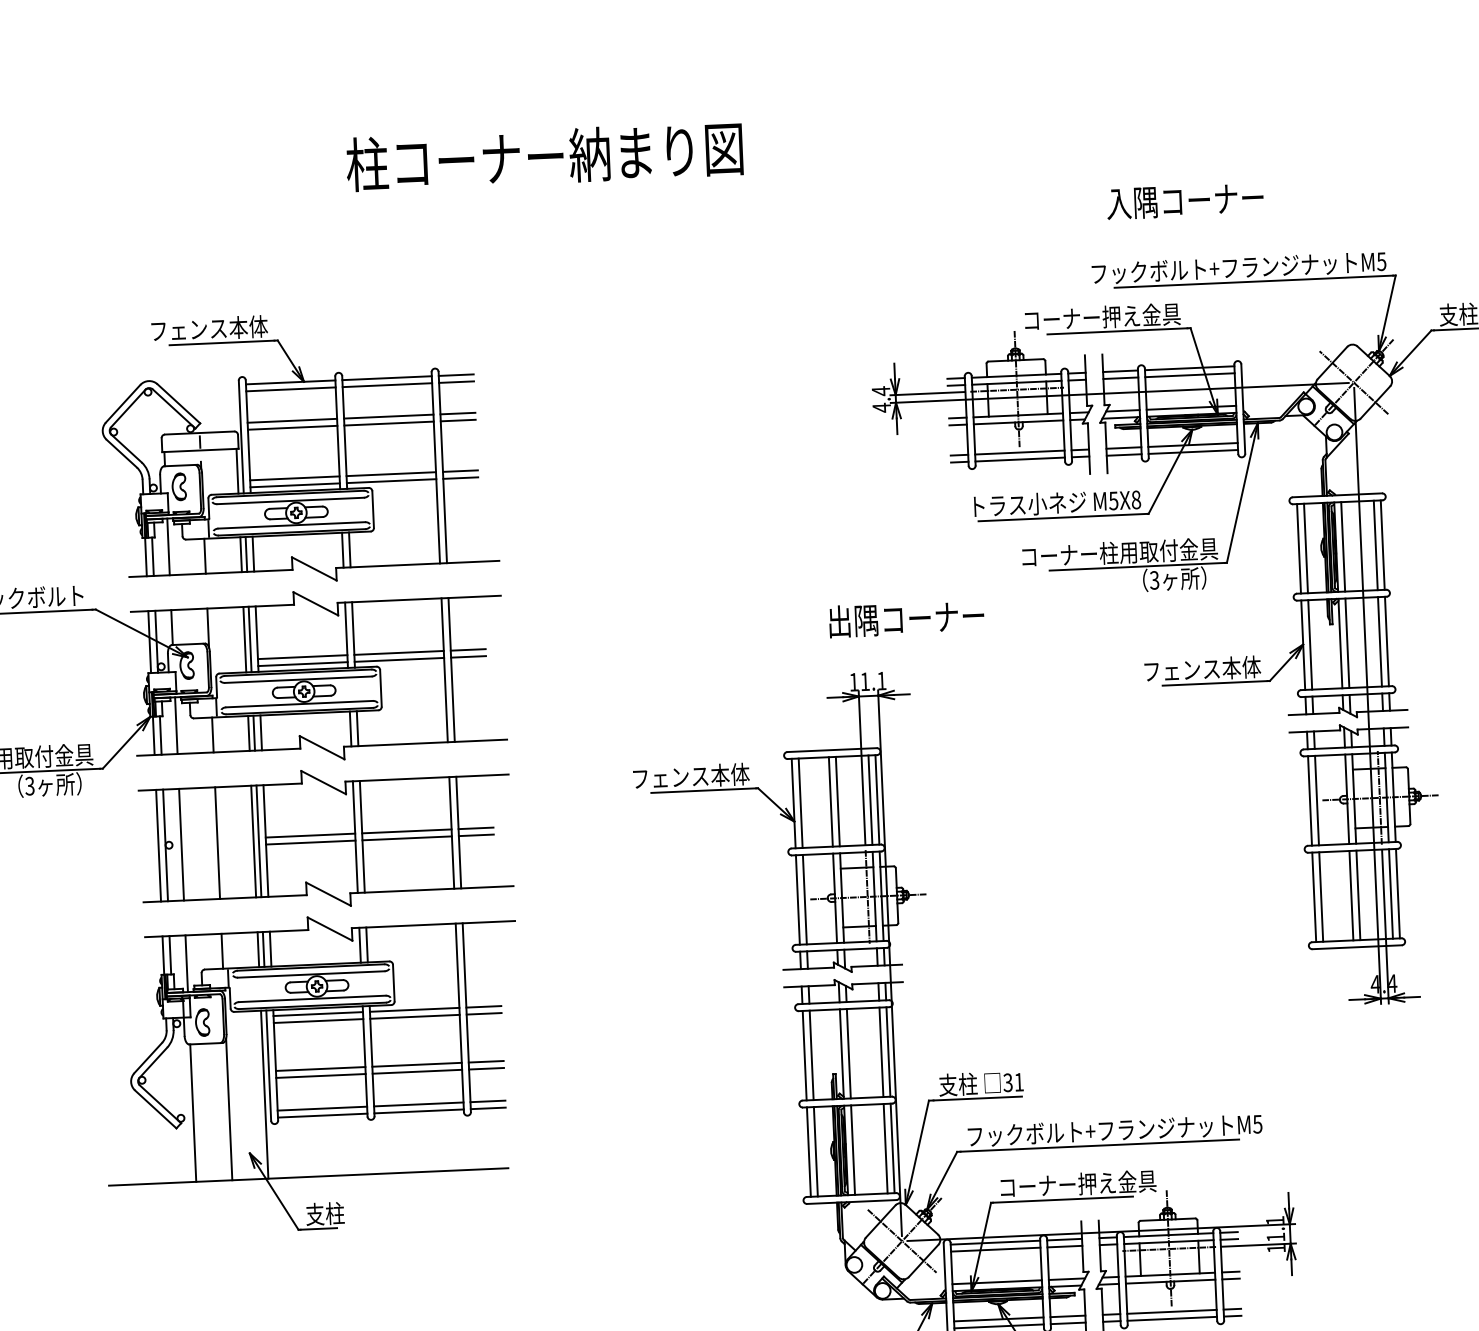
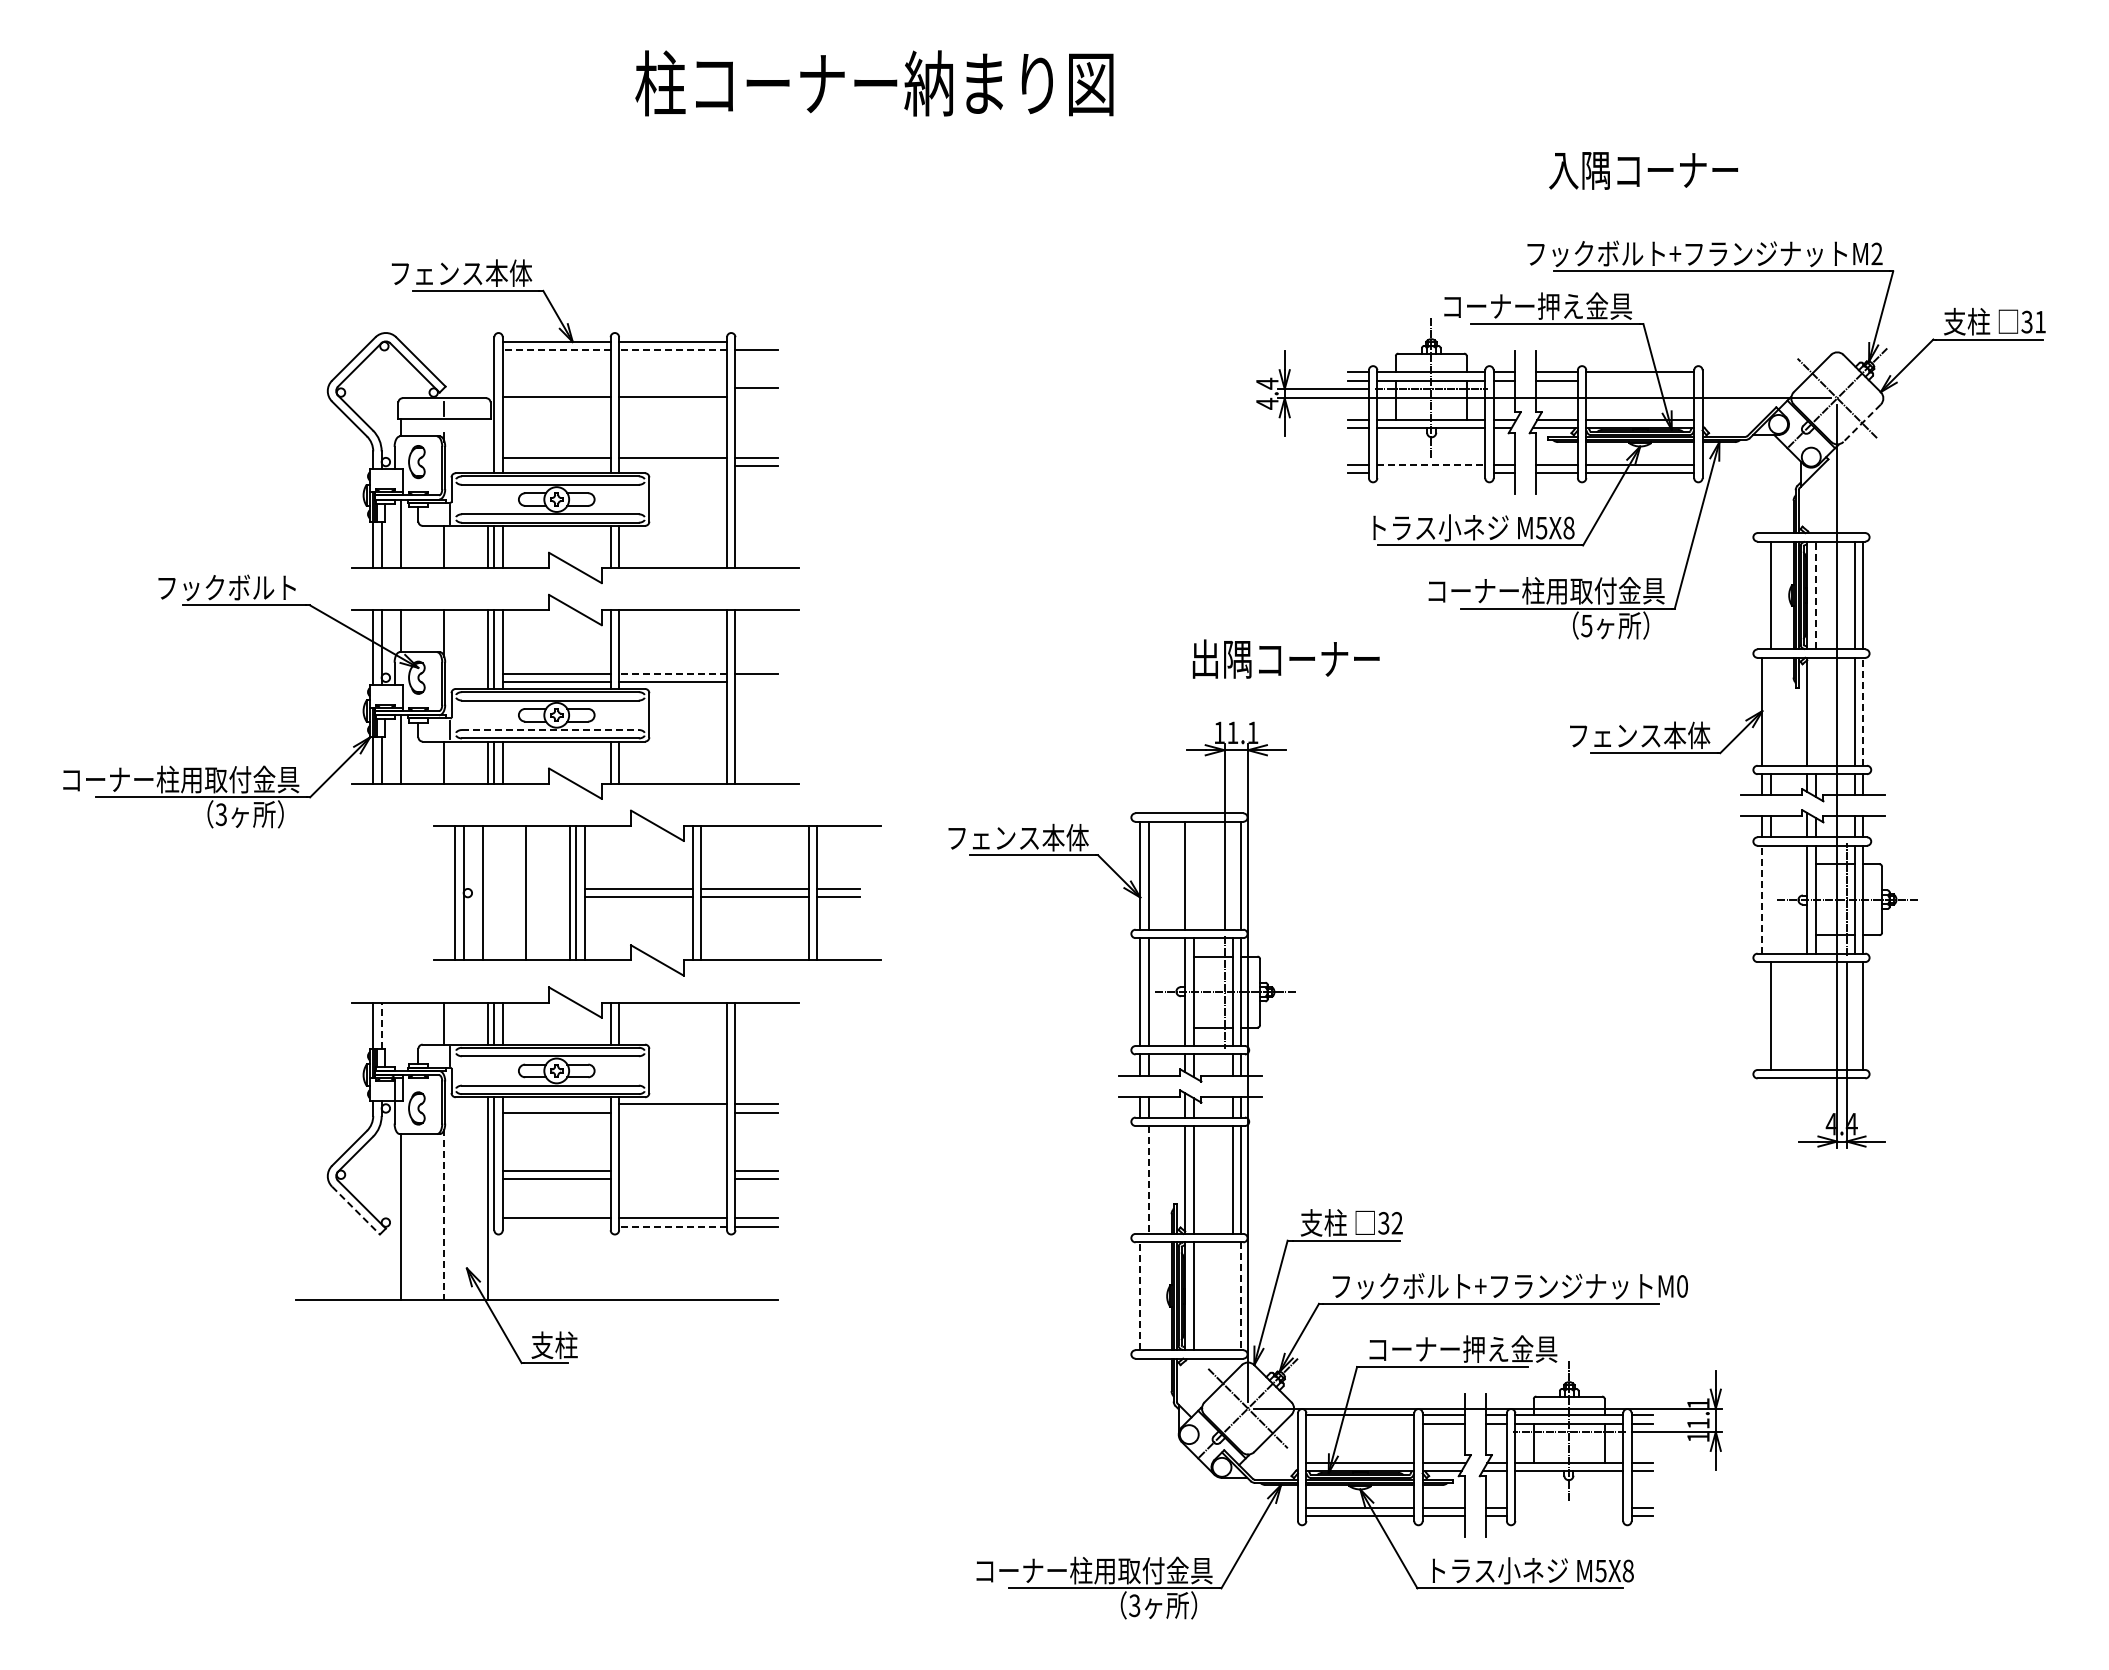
text: (1381, 261) -> (1876, 253), M5 -> M2
line: (456, 375) -> (756, 342), removed
line: (1190, 375) -> (1640, 380), removed
line: (387, 385) -> (673, 350), solid -> dashed
line: (290, 389) -> (556, 350), solid -> dashed
line: (1374, 402) -> (1861, 423), solid -> dashed
line: (389, 416) -> (673, 388), removed
line: (292, 420) -> (556, 388), removed
line: (458, 420) -> (756, 396), removed
line: (1020, 452) -> (1431, 464), solid -> dashed
line: (1020, 459) -> (1431, 473), removed
line: (237, 471) -> (487, 446), removed
line: (391, 481) -> (673, 466), removed
line: (295, 485) -> (556, 466), removed
line: (1343, 546) -> (1815, 595), solid -> dashed
line: (1299, 548) -> (1762, 595), removed
text: (1154, 580) -> (1586, 625), 3 -> 5
line: (1386, 641) -> (1863, 711), solid -> dashed
line: (1347, 643) -> (1815, 711), removed
line: (1309, 644) -> (1770, 711), removed
line: (399, 652) -> (673, 673), solid -> dashed
line: (468, 656) -> (756, 681), removed
line: (299, 704) -> (550, 730), solid -> dashed
line: (870, 799) -> (1233, 875), removed
line: (1310, 800) -> (1762, 899), solid -> dashed
line: (1316, 800) -> (1770, 899), removed
line: (837, 801) -> (1193, 875), removed
part: (326, 837) -> (657, 892), moved
line: (1391, 894) -> (1855, 1016), removed
line: (1358, 895) -> (1815, 1016), removed
line: (1351, 896) -> (1807, 1016), removed
line: (1314, 897) -> (1762, 1016), removed
line: (170, 955) -> (381, 1025), solid -> dashed
line: (186, 963) -> (400, 1036), removed
line: (318, 1014) -> (556, 1104), removed
line: (415, 1016) -> (673, 1112), removed
line: (811, 1054) -> (1148, 1179), solid -> dashed
line: (804, 1055) -> (1140, 1179), removed
line: (417, 1064) -> (673, 1170), removed
line: (417, 1071) -> (673, 1178), removed
text: (1018, 1082) -> (1396, 1223), 31 -> 32
line: (156, 1109) -> (356, 1210), solid -> dashed
line: (229, 1109) -> (444, 1214), solid -> dashed
line: (419, 1111) -> (673, 1226), solid -> dashed
line: (322, 1115) -> (556, 1226), removed
text: (1256, 1124) -> (1681, 1286), M5 -> M0
line: (886, 1148) -> (1233, 1296), removed
line: (892, 1148) -> (1241, 1296), solid -> dashed
line: (815, 1151) -> (1148, 1296), removed
line: (808, 1152) -> (1140, 1296), solid -> dashed
line: (995, 1249) -> (1360, 1423), removed
line: (1172, 1311) -> (1569, 1507), removed
line: (1172, 1319) -> (1569, 1516), removed

